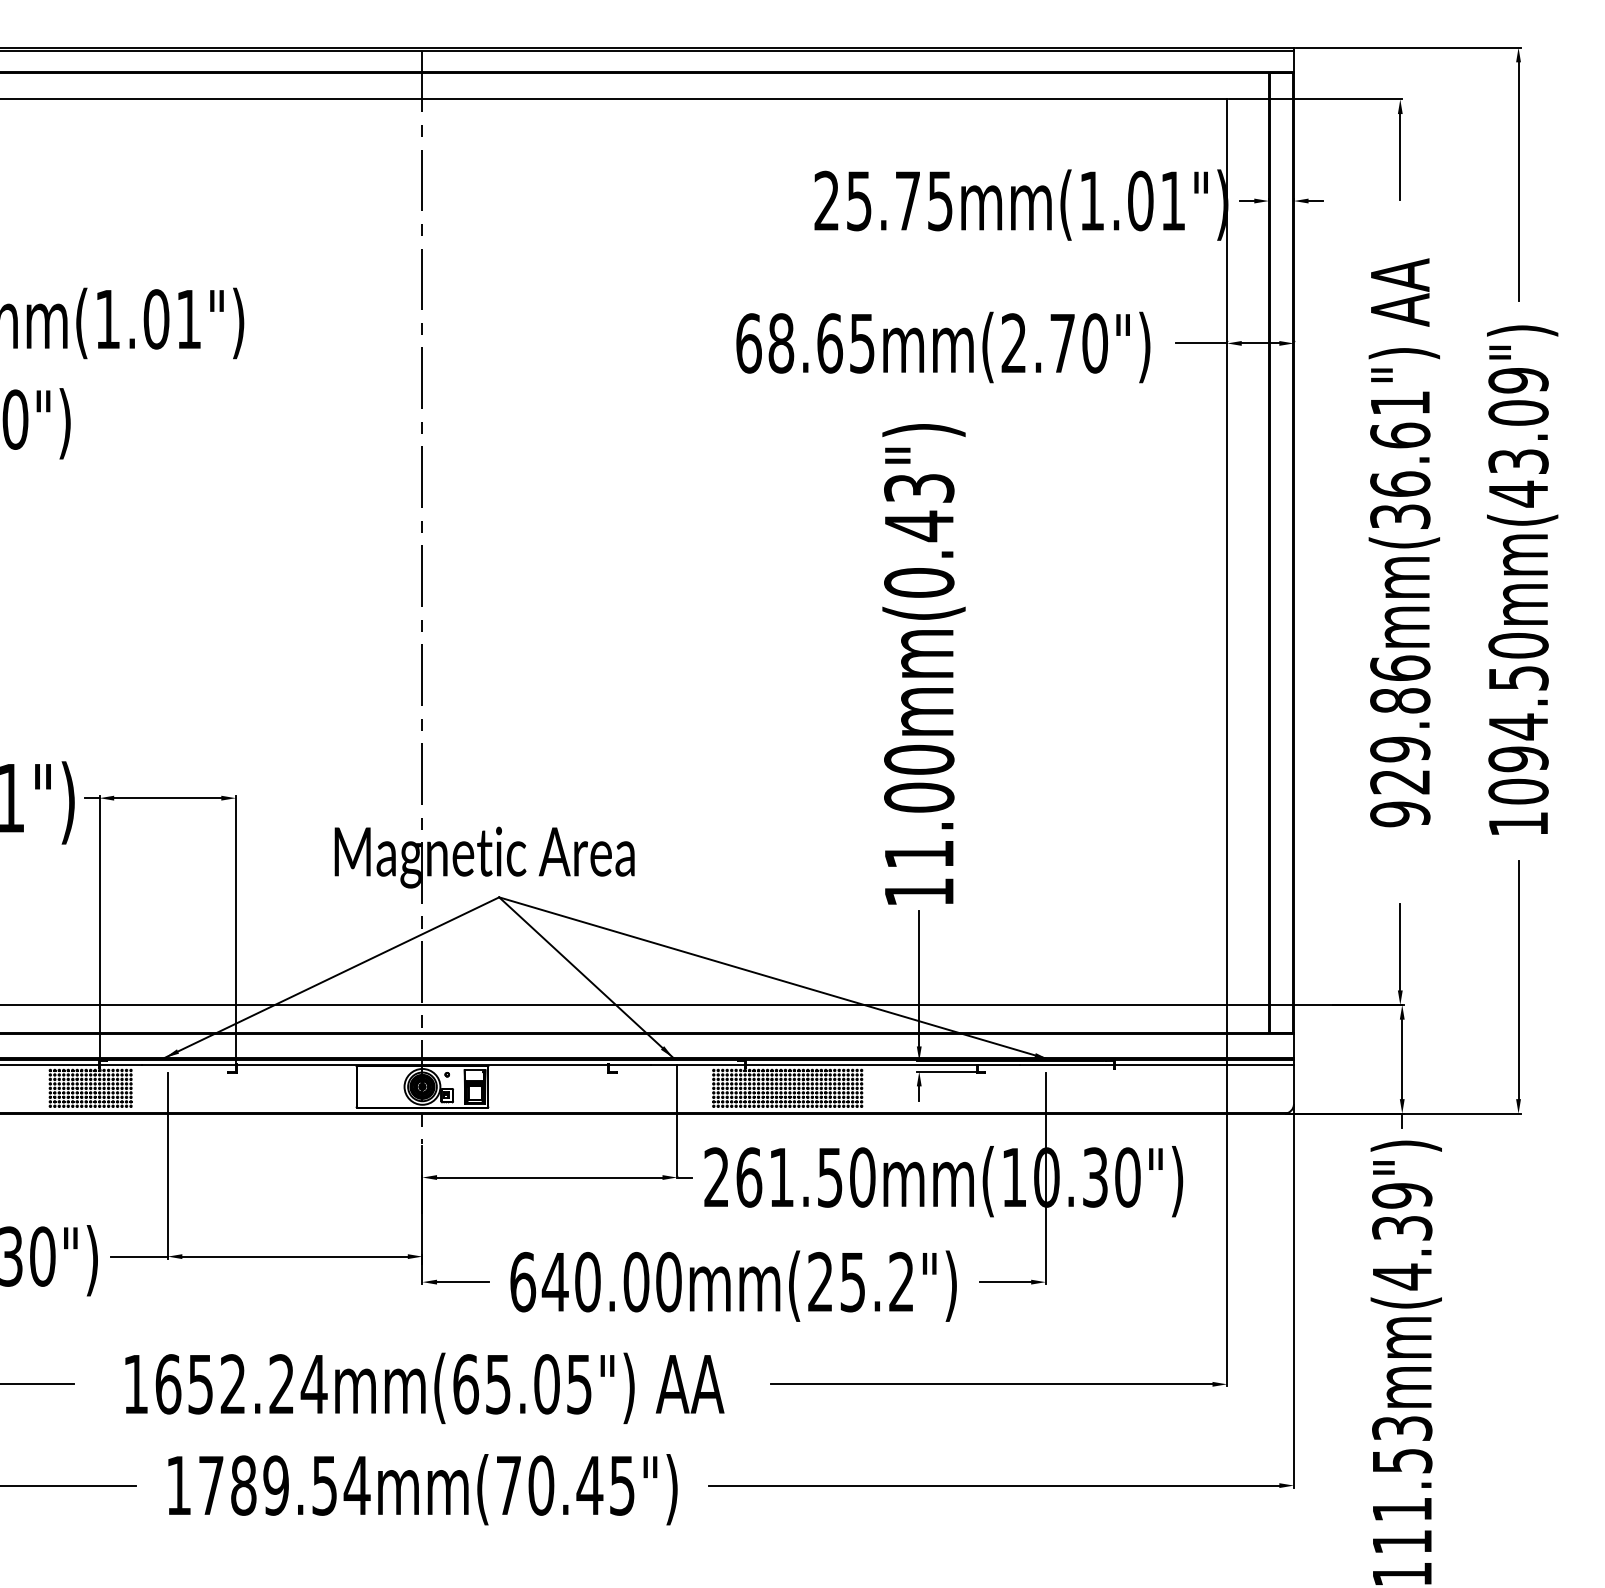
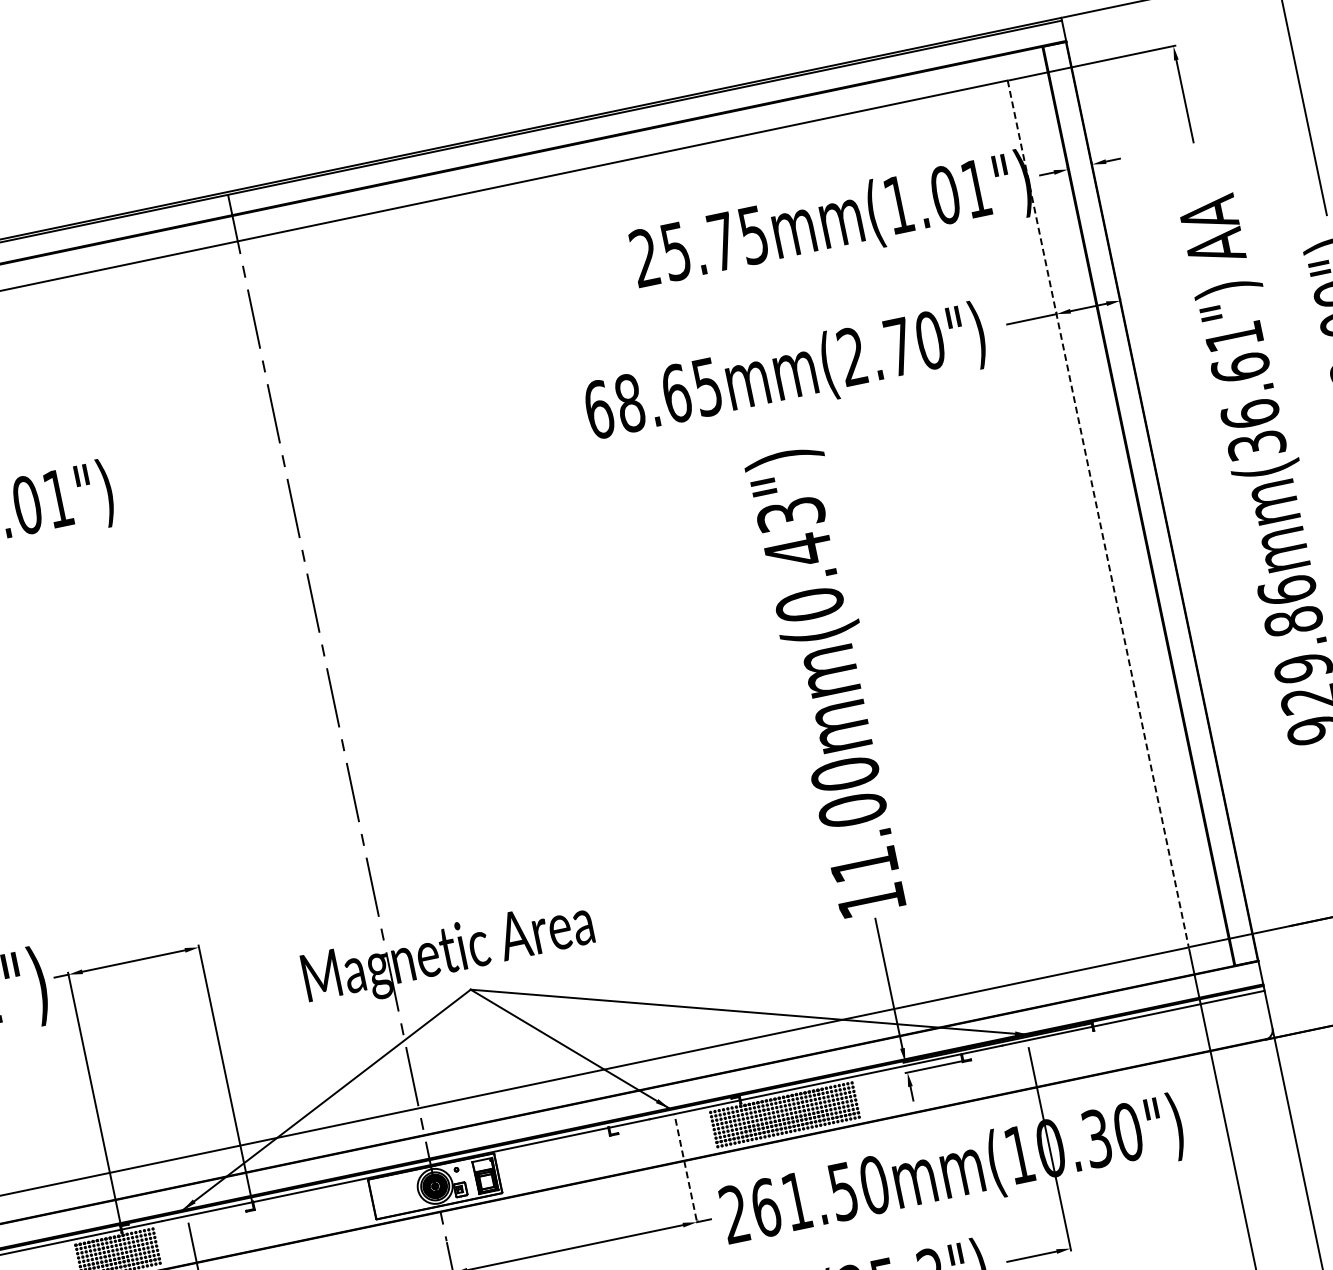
line: (1227, 552) -> (1098, 514), solid -> dashed
line: (677, 1120) -> (685, 1167), solid -> dashed

